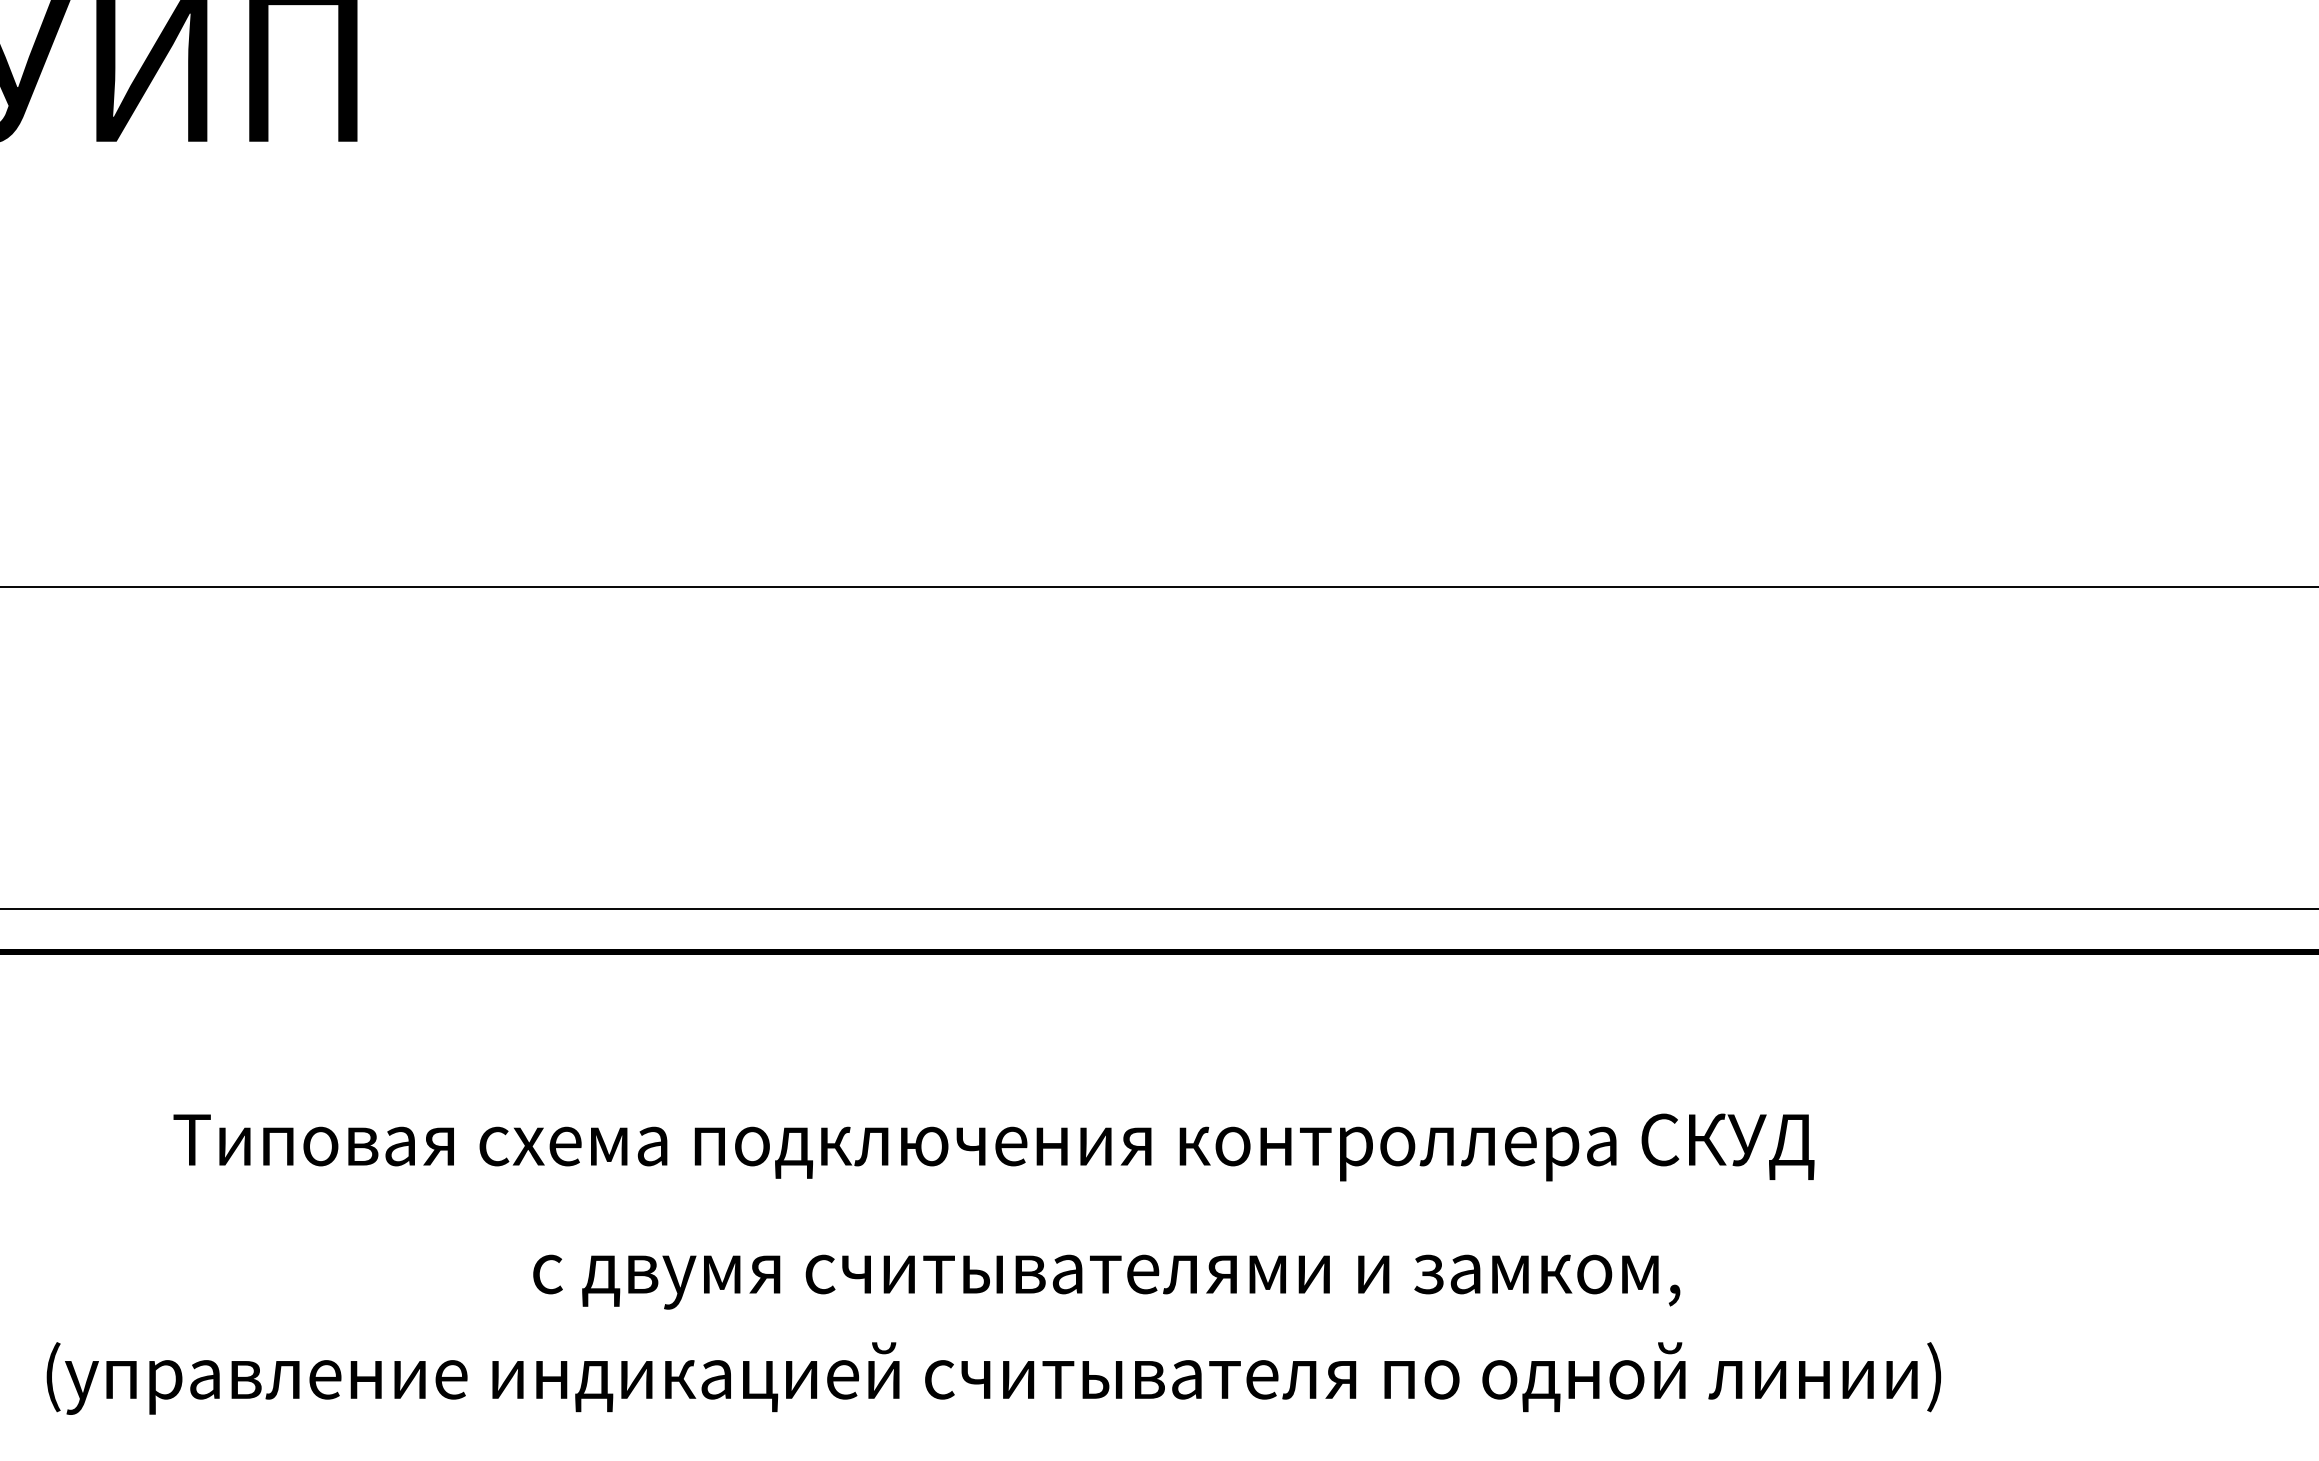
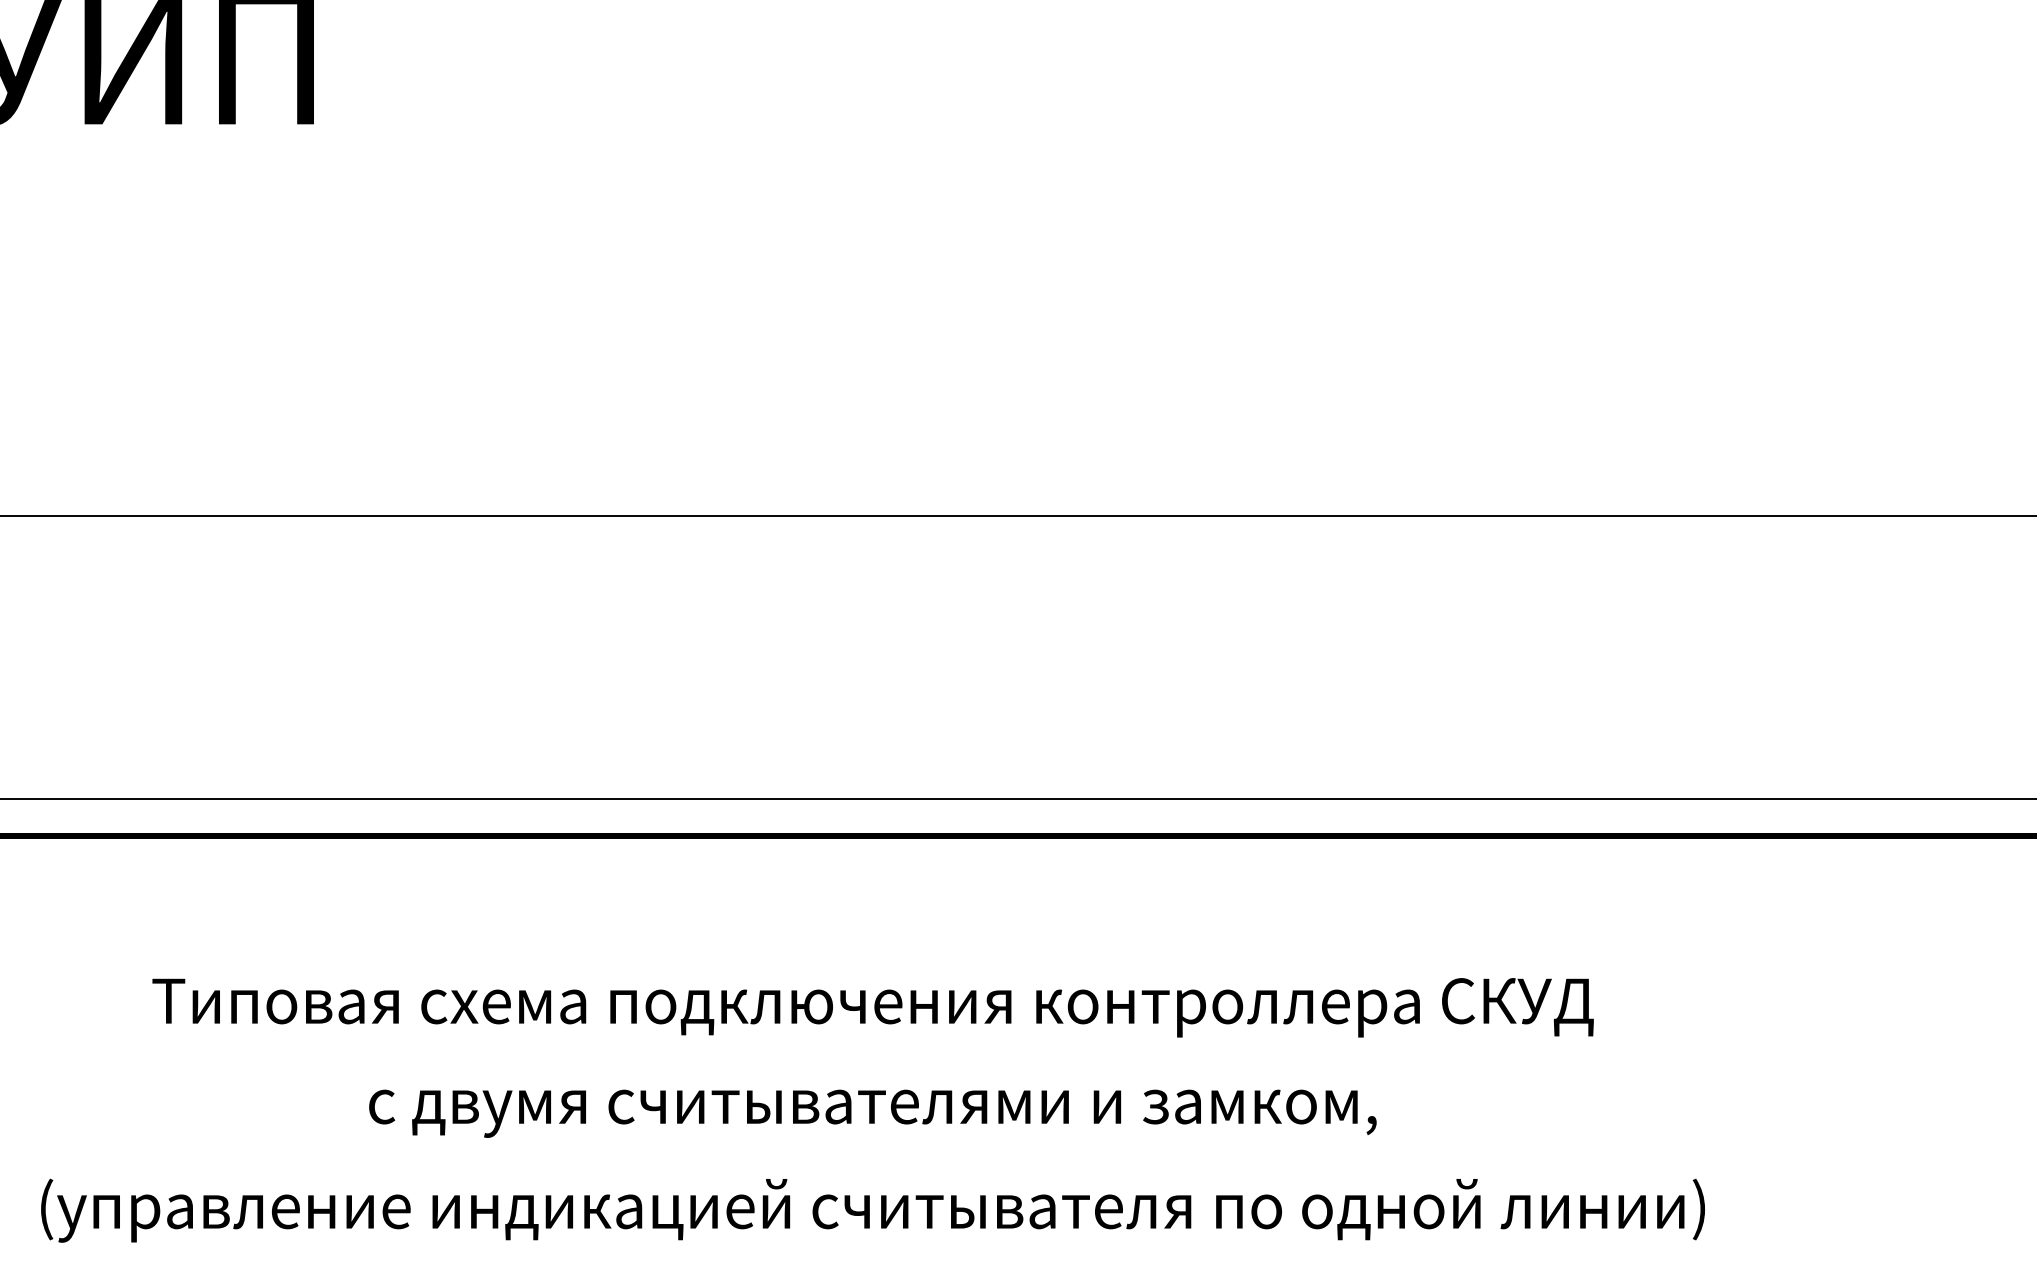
text: (1106, 1281) -> (872, 1113), moved

